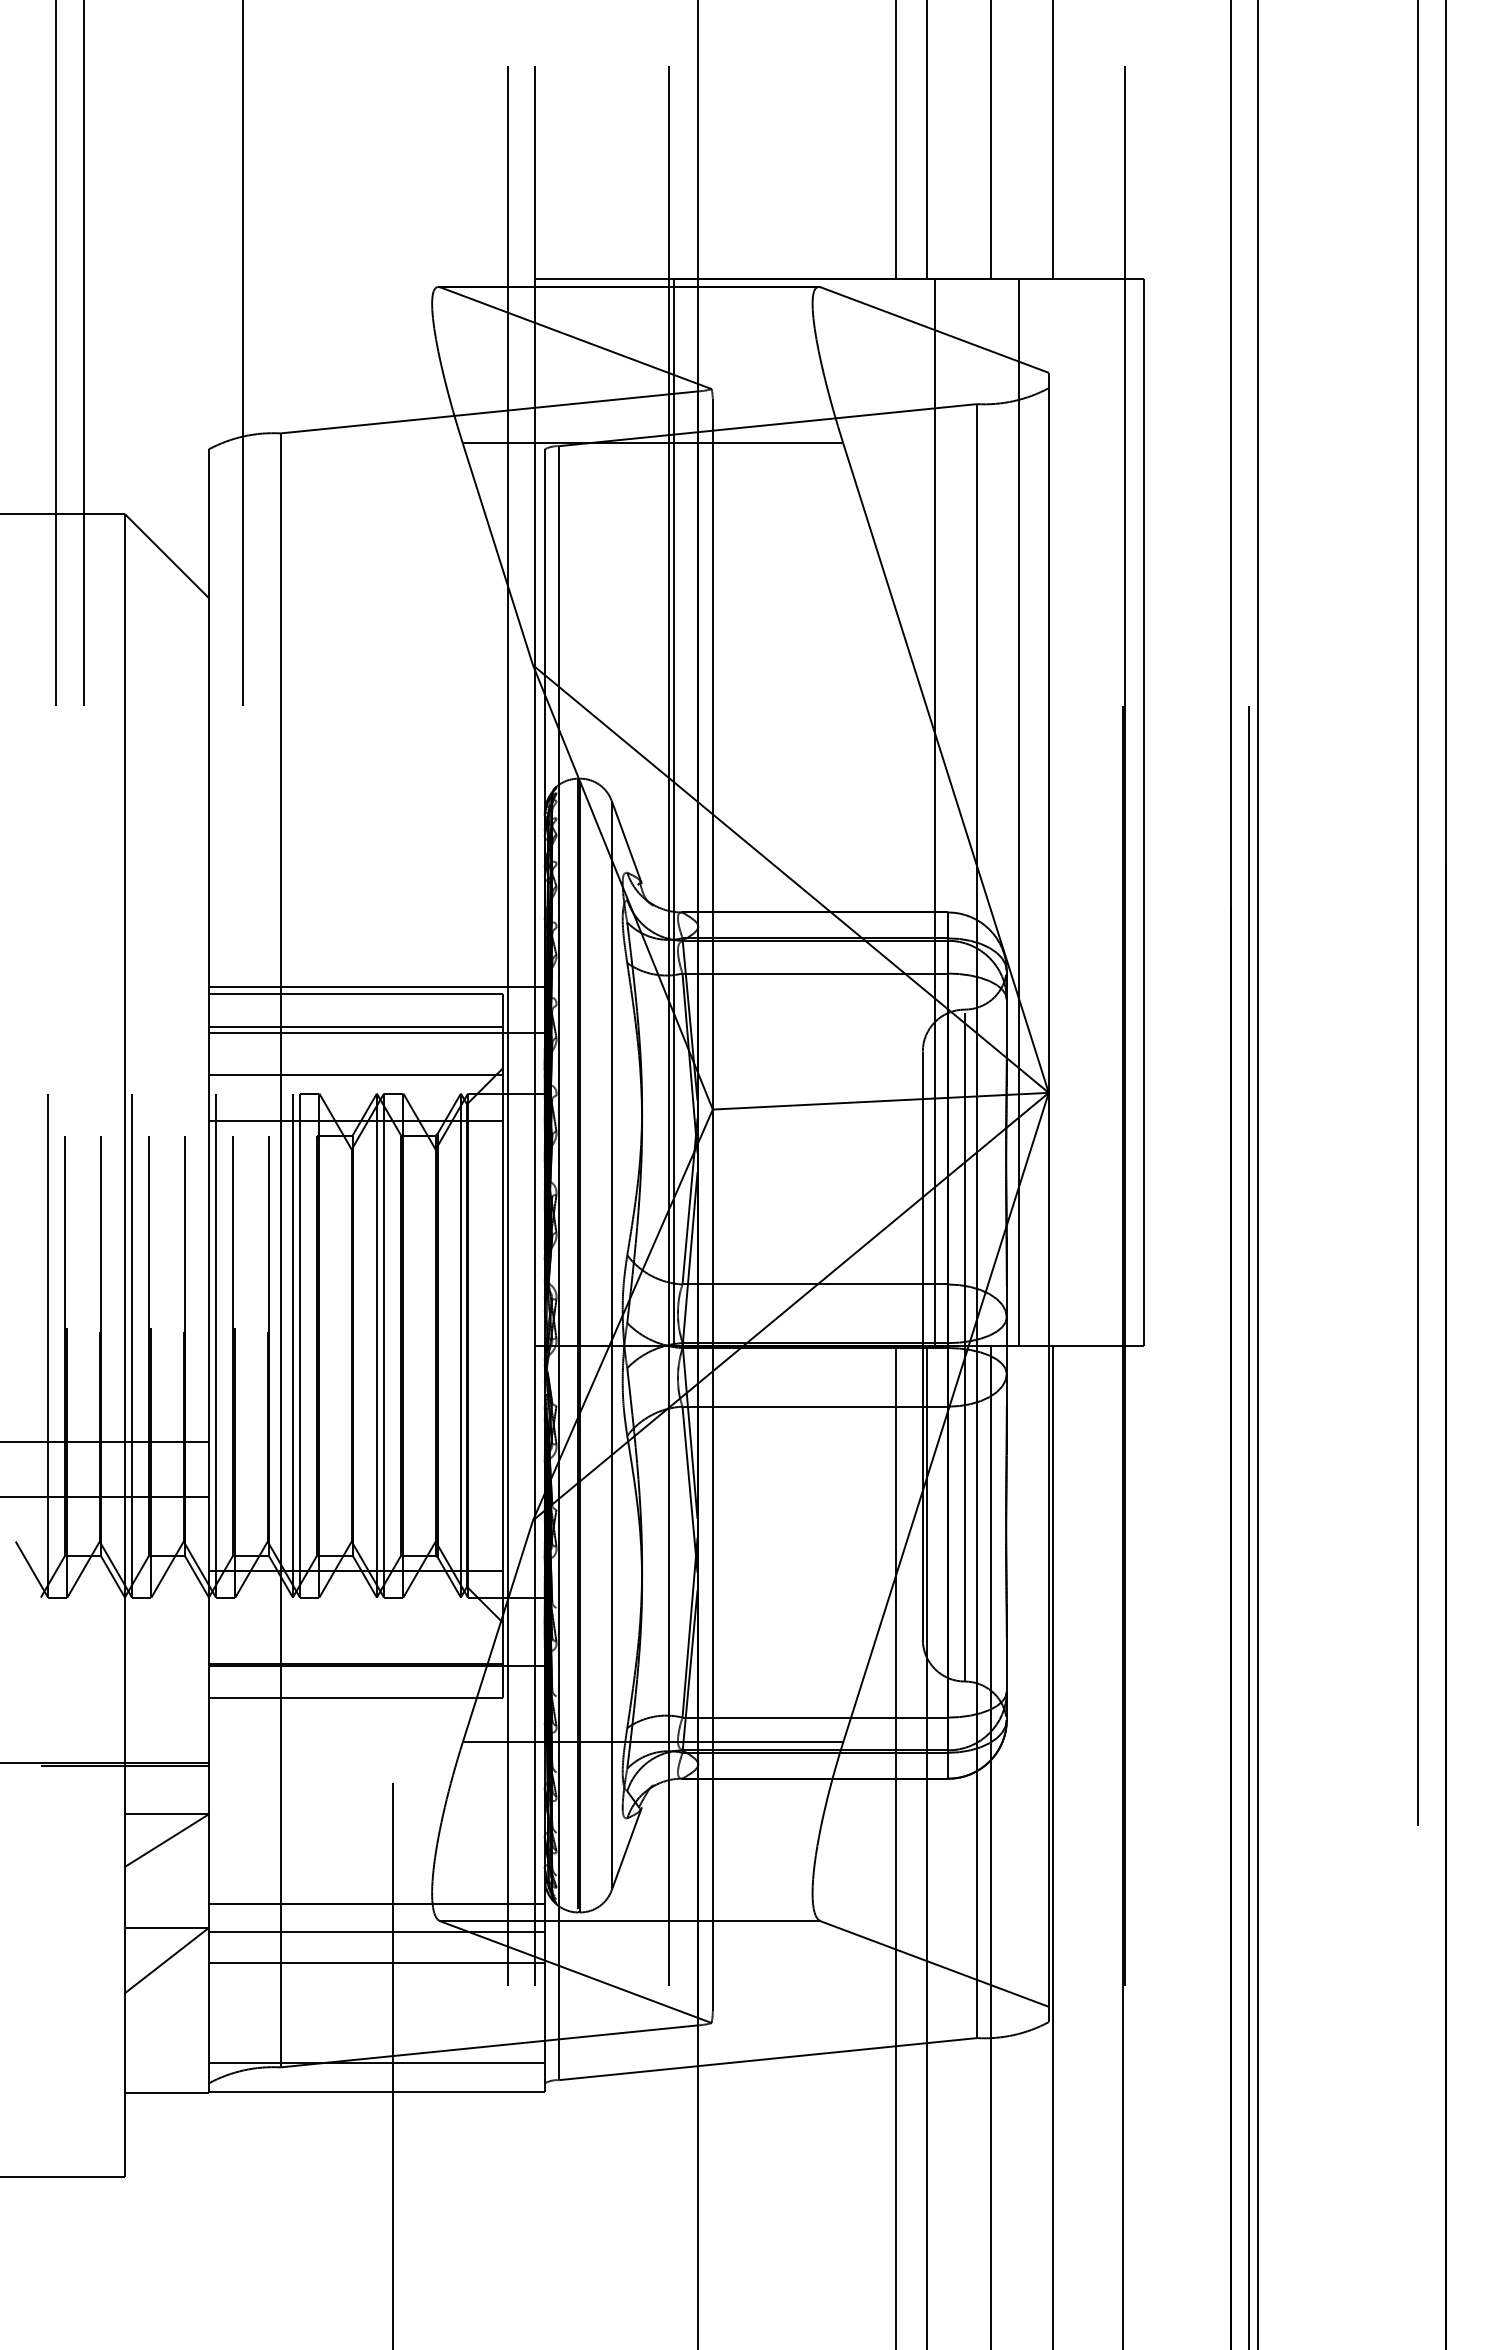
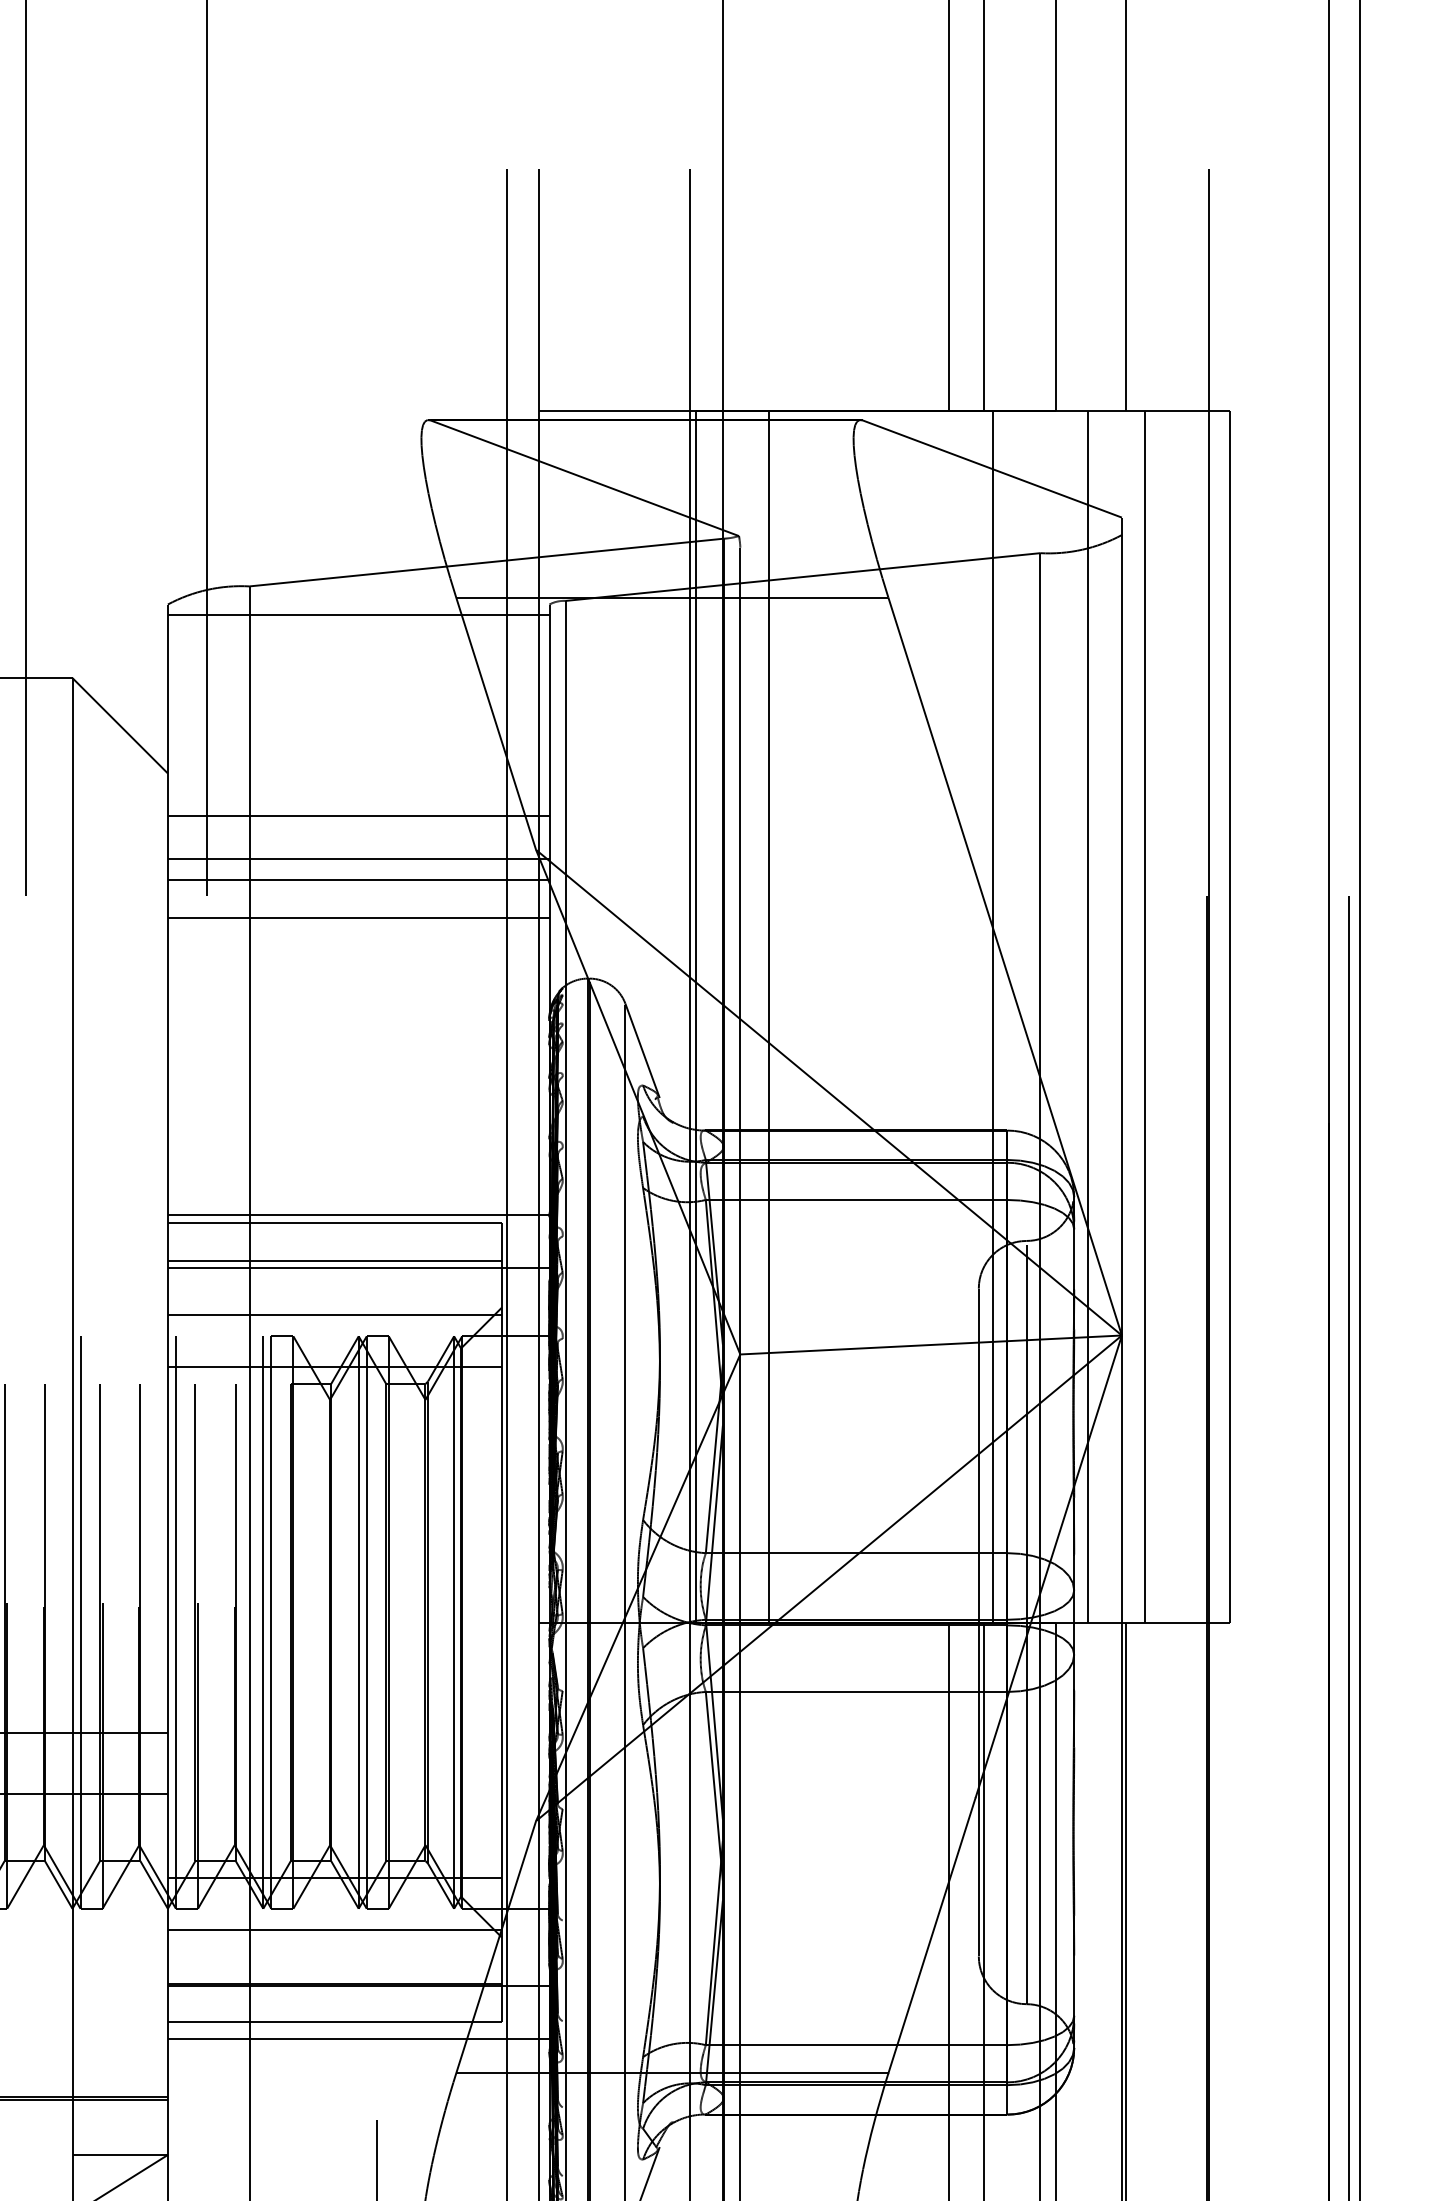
line: (376, 458) -> (358, 614), added
line: (376, 635) -> (358, 815), added
line: (376, 672) -> (358, 858), added
line: (376, 692) -> (358, 880), added
line: (376, 725) -> (358, 918), added
line: (737, 811) -> (768, 1015), added
line: (1068, 811) -> (1144, 1015), added
line: (355, 1616) -> (334, 1930), added
line: (376, 1711) -> (358, 2038), added

